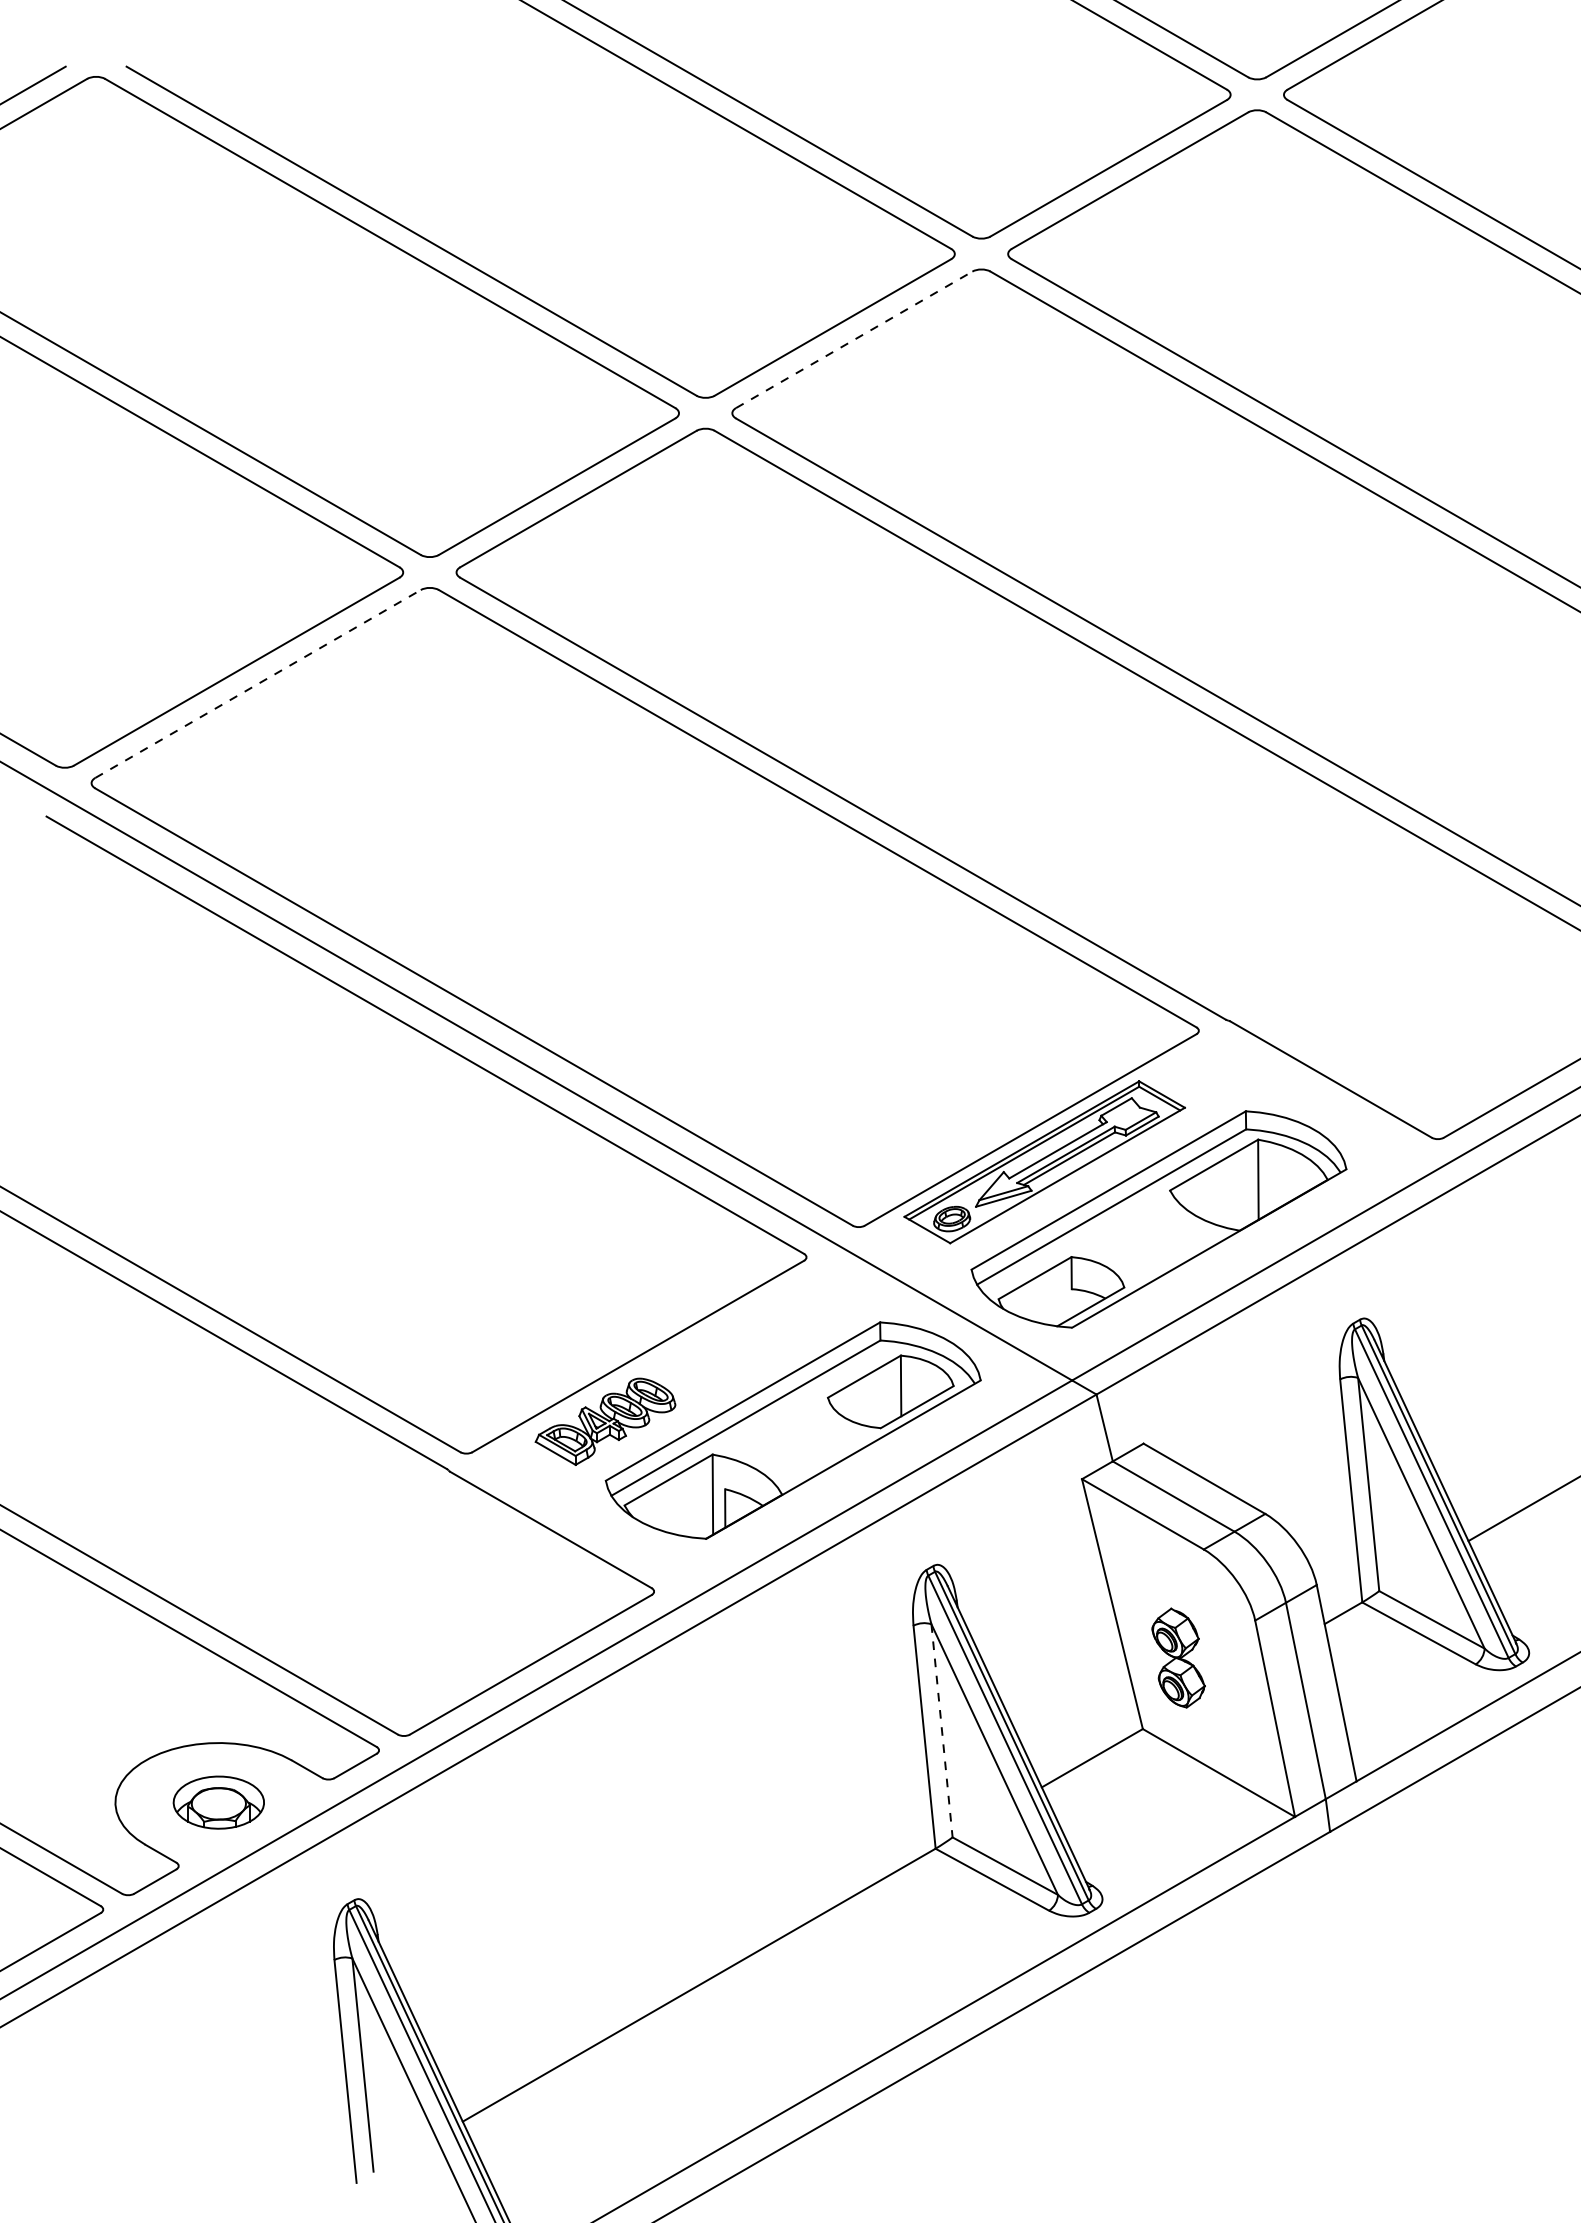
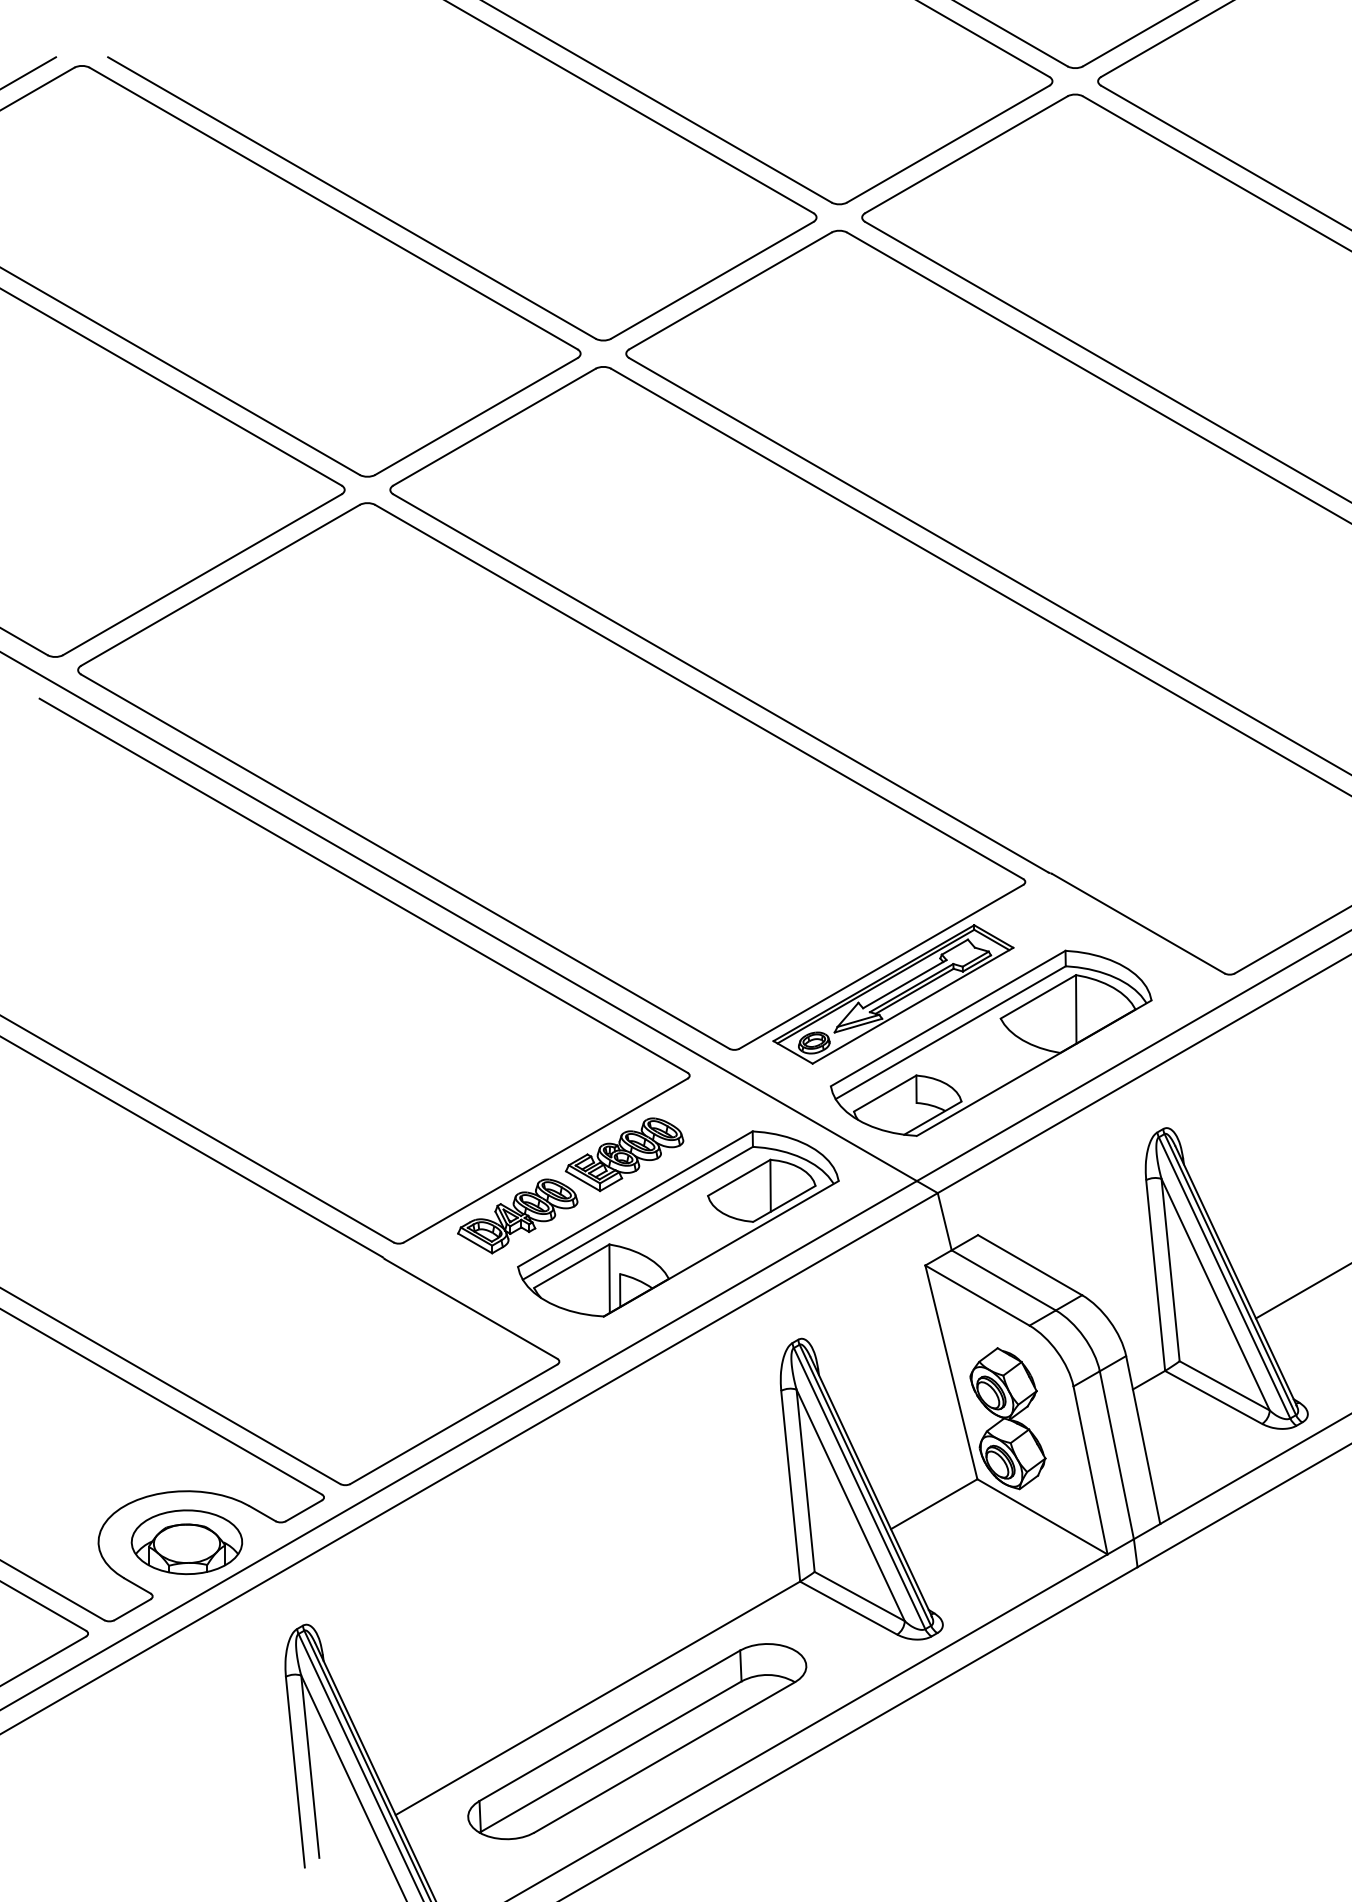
line: (854, 339) -> (730, 290), dashed -> solid
line: (258, 684) -> (220, 585), dashed -> solid
part: (729, 1349) -> (623, 1154), added
part: (1178, 1657) -> (1007, 1418), size x1.67
line: (942, 1731) -> (806, 1481), dashed -> solid
part: (218, 1802) -> (186, 1542), size x1.43
part: (744, 2035) -> (636, 1741), added

